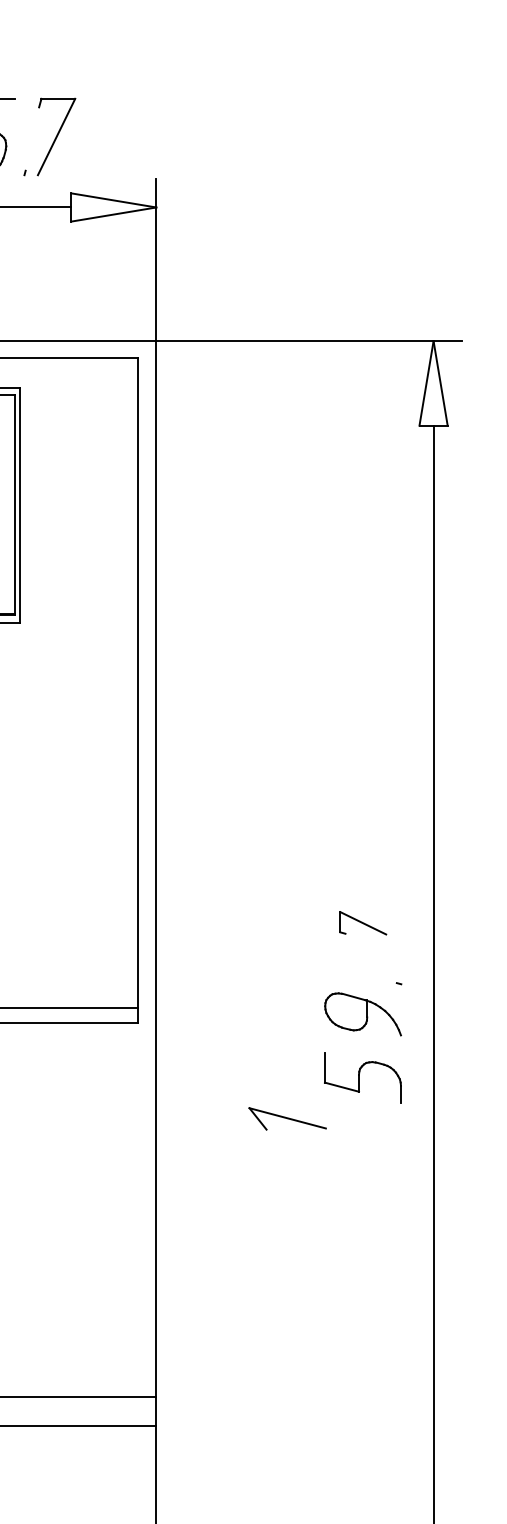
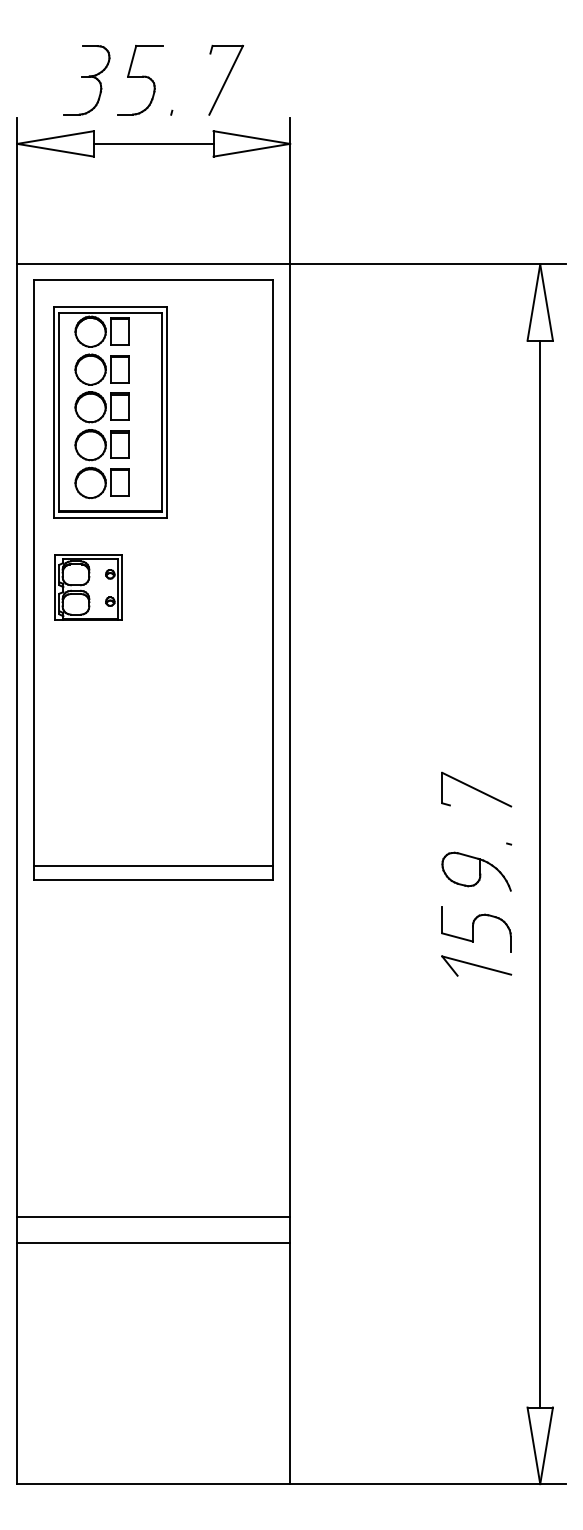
part: (56, 136) -> (226, 79), moved
part: (362, 923) -> (476, 789), size x1.67
part: (287, 1118) -> (476, 965), moved

